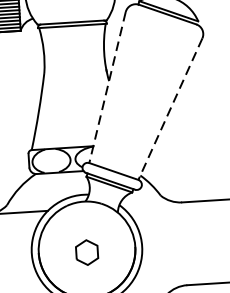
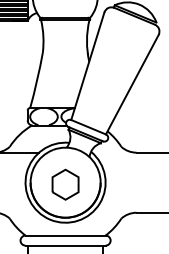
line: (107, 87) -> (87, 66), dashed -> solid
line: (170, 110) -> (132, 85), dashed -> solid
part: (87, 252) -> (65, 184), size x1.67

